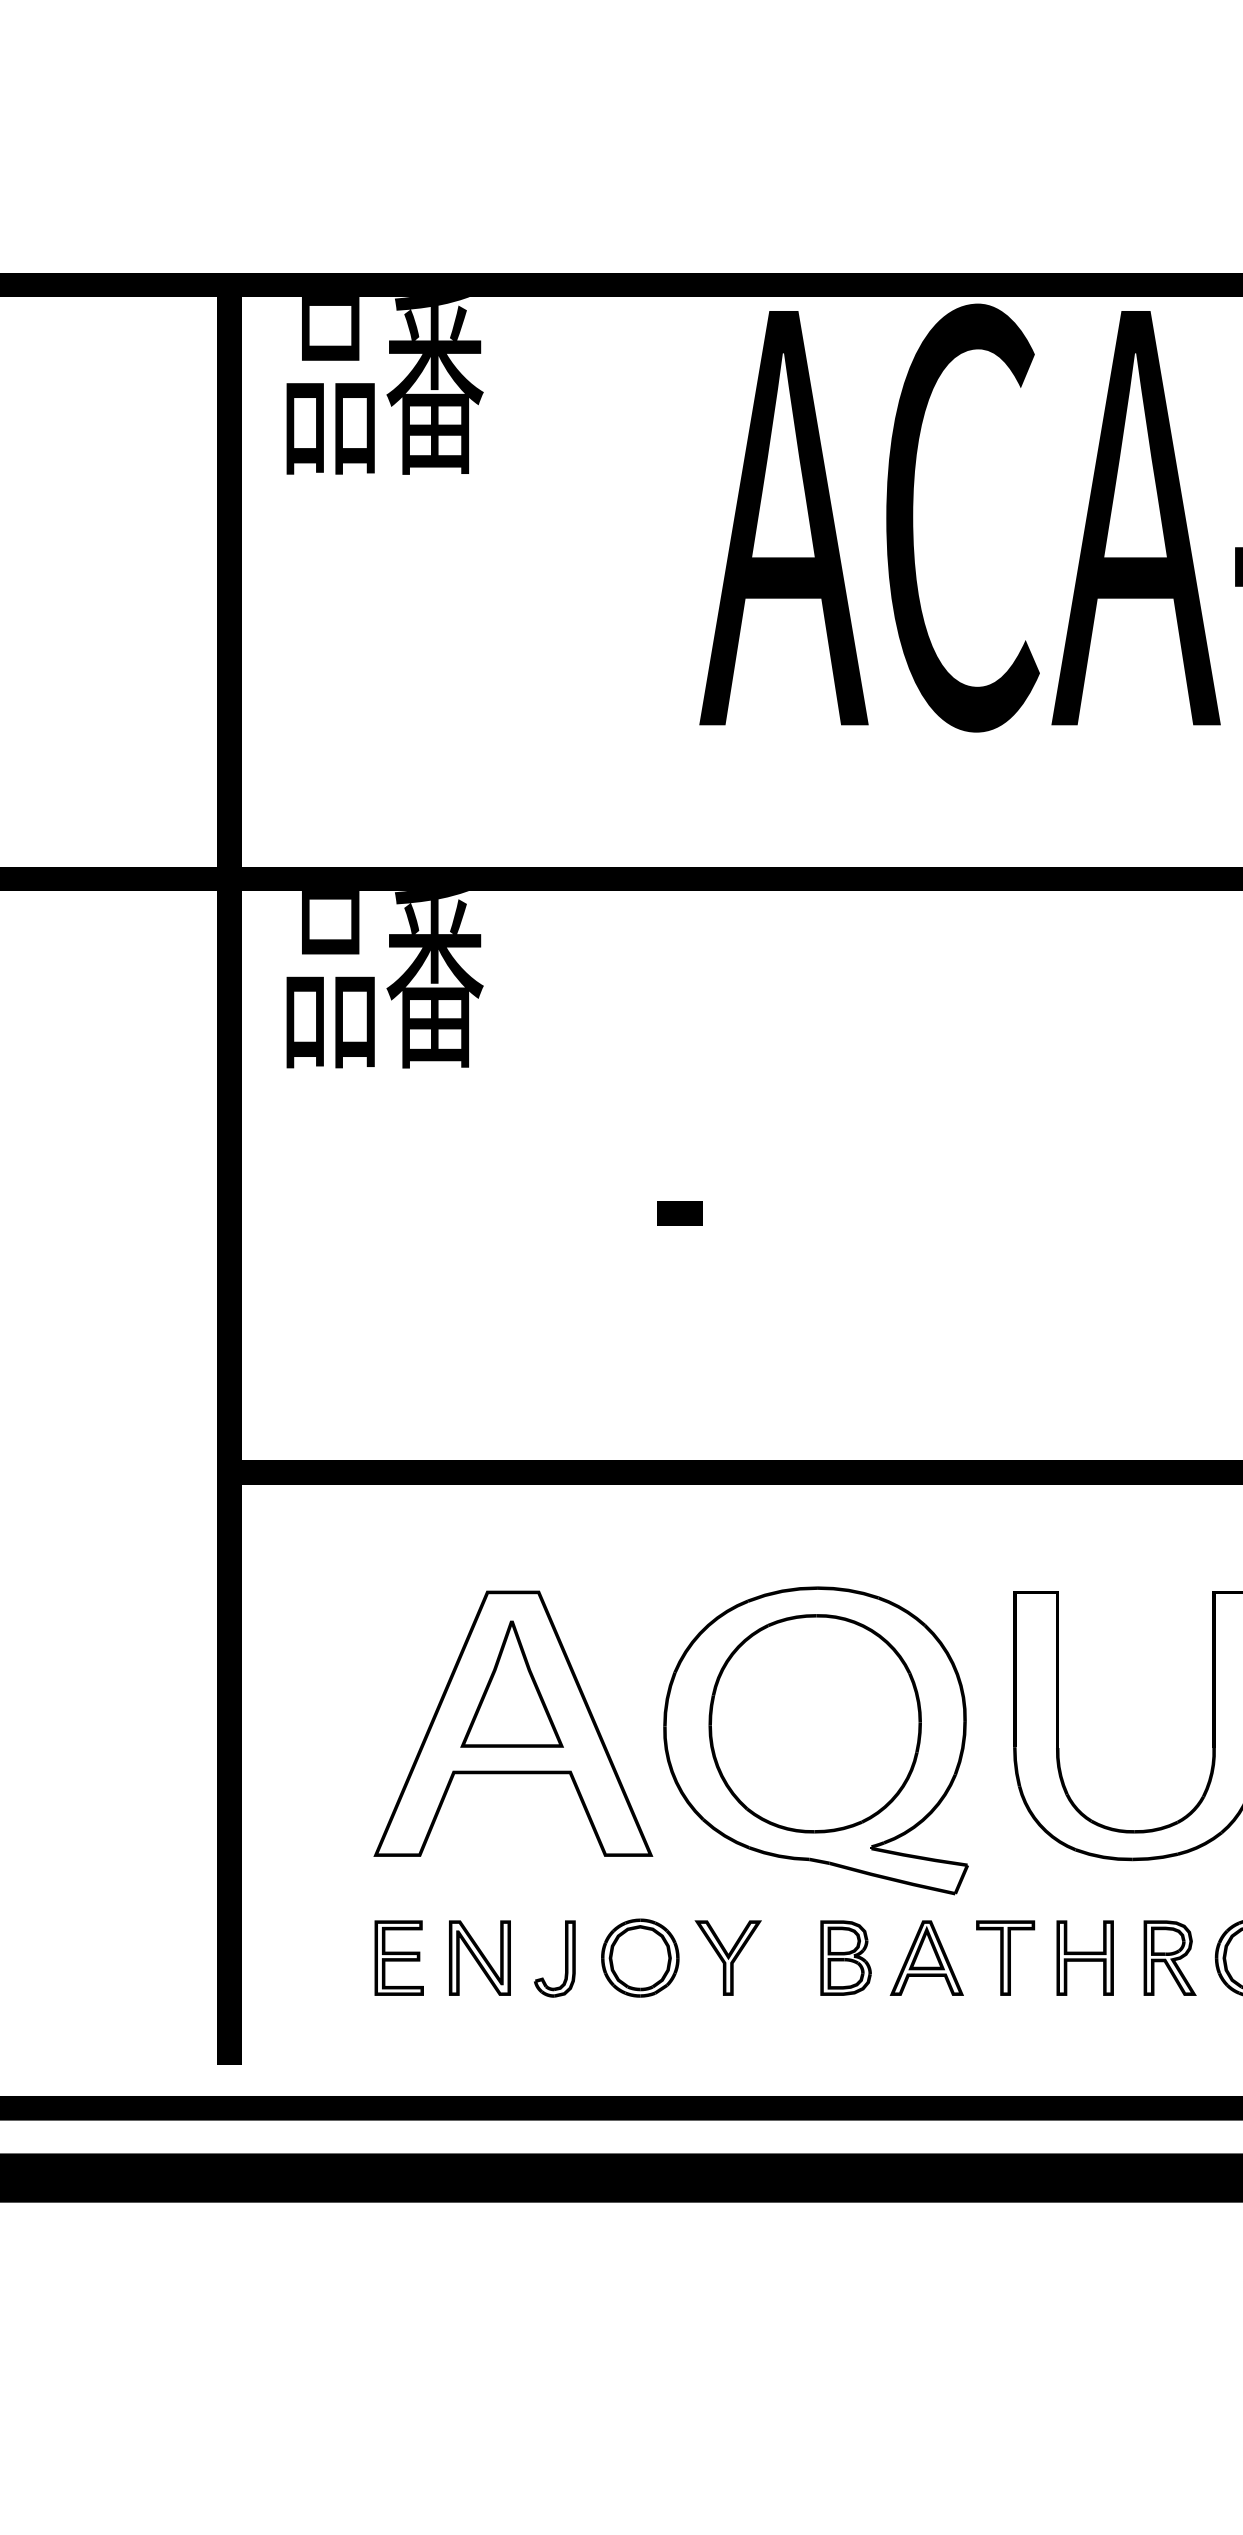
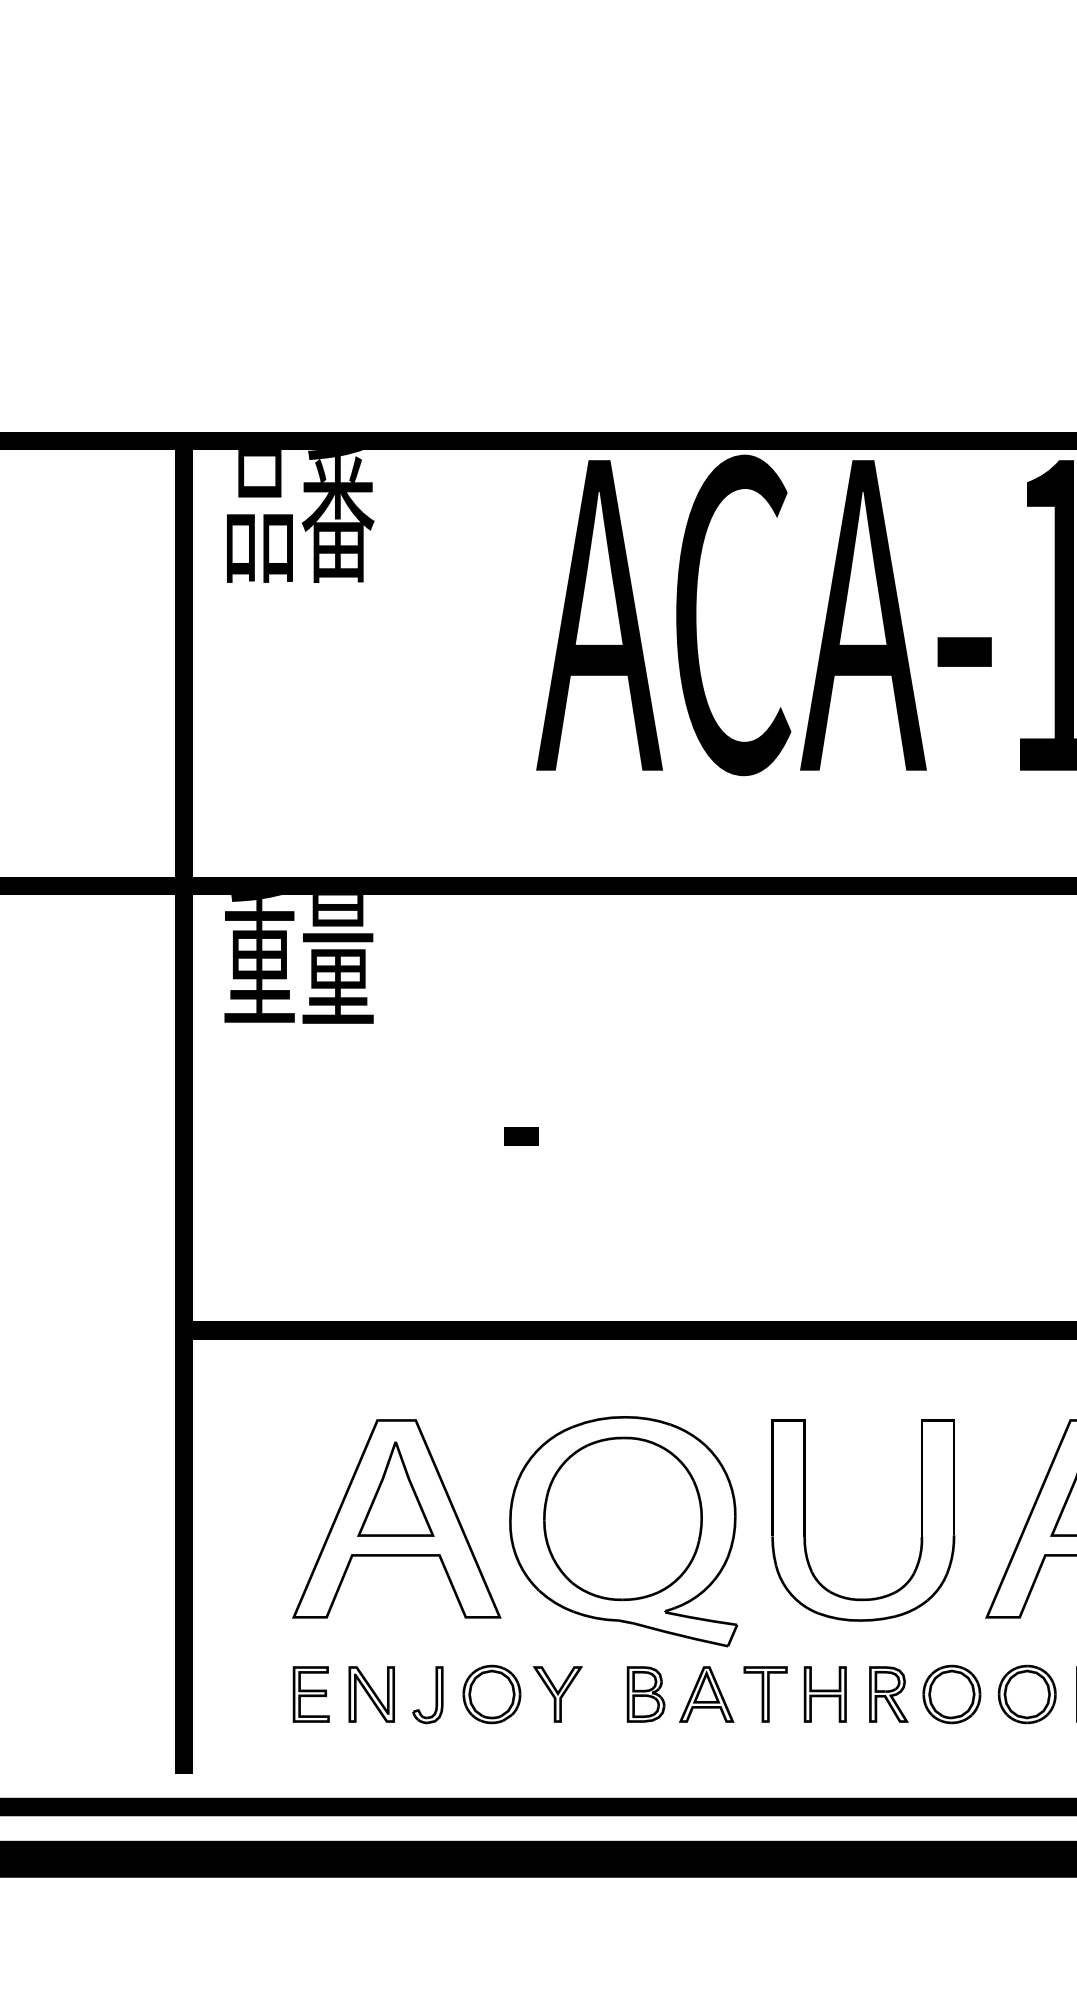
text: (383, 979) -> (299, 961), 品番 -> 重量

